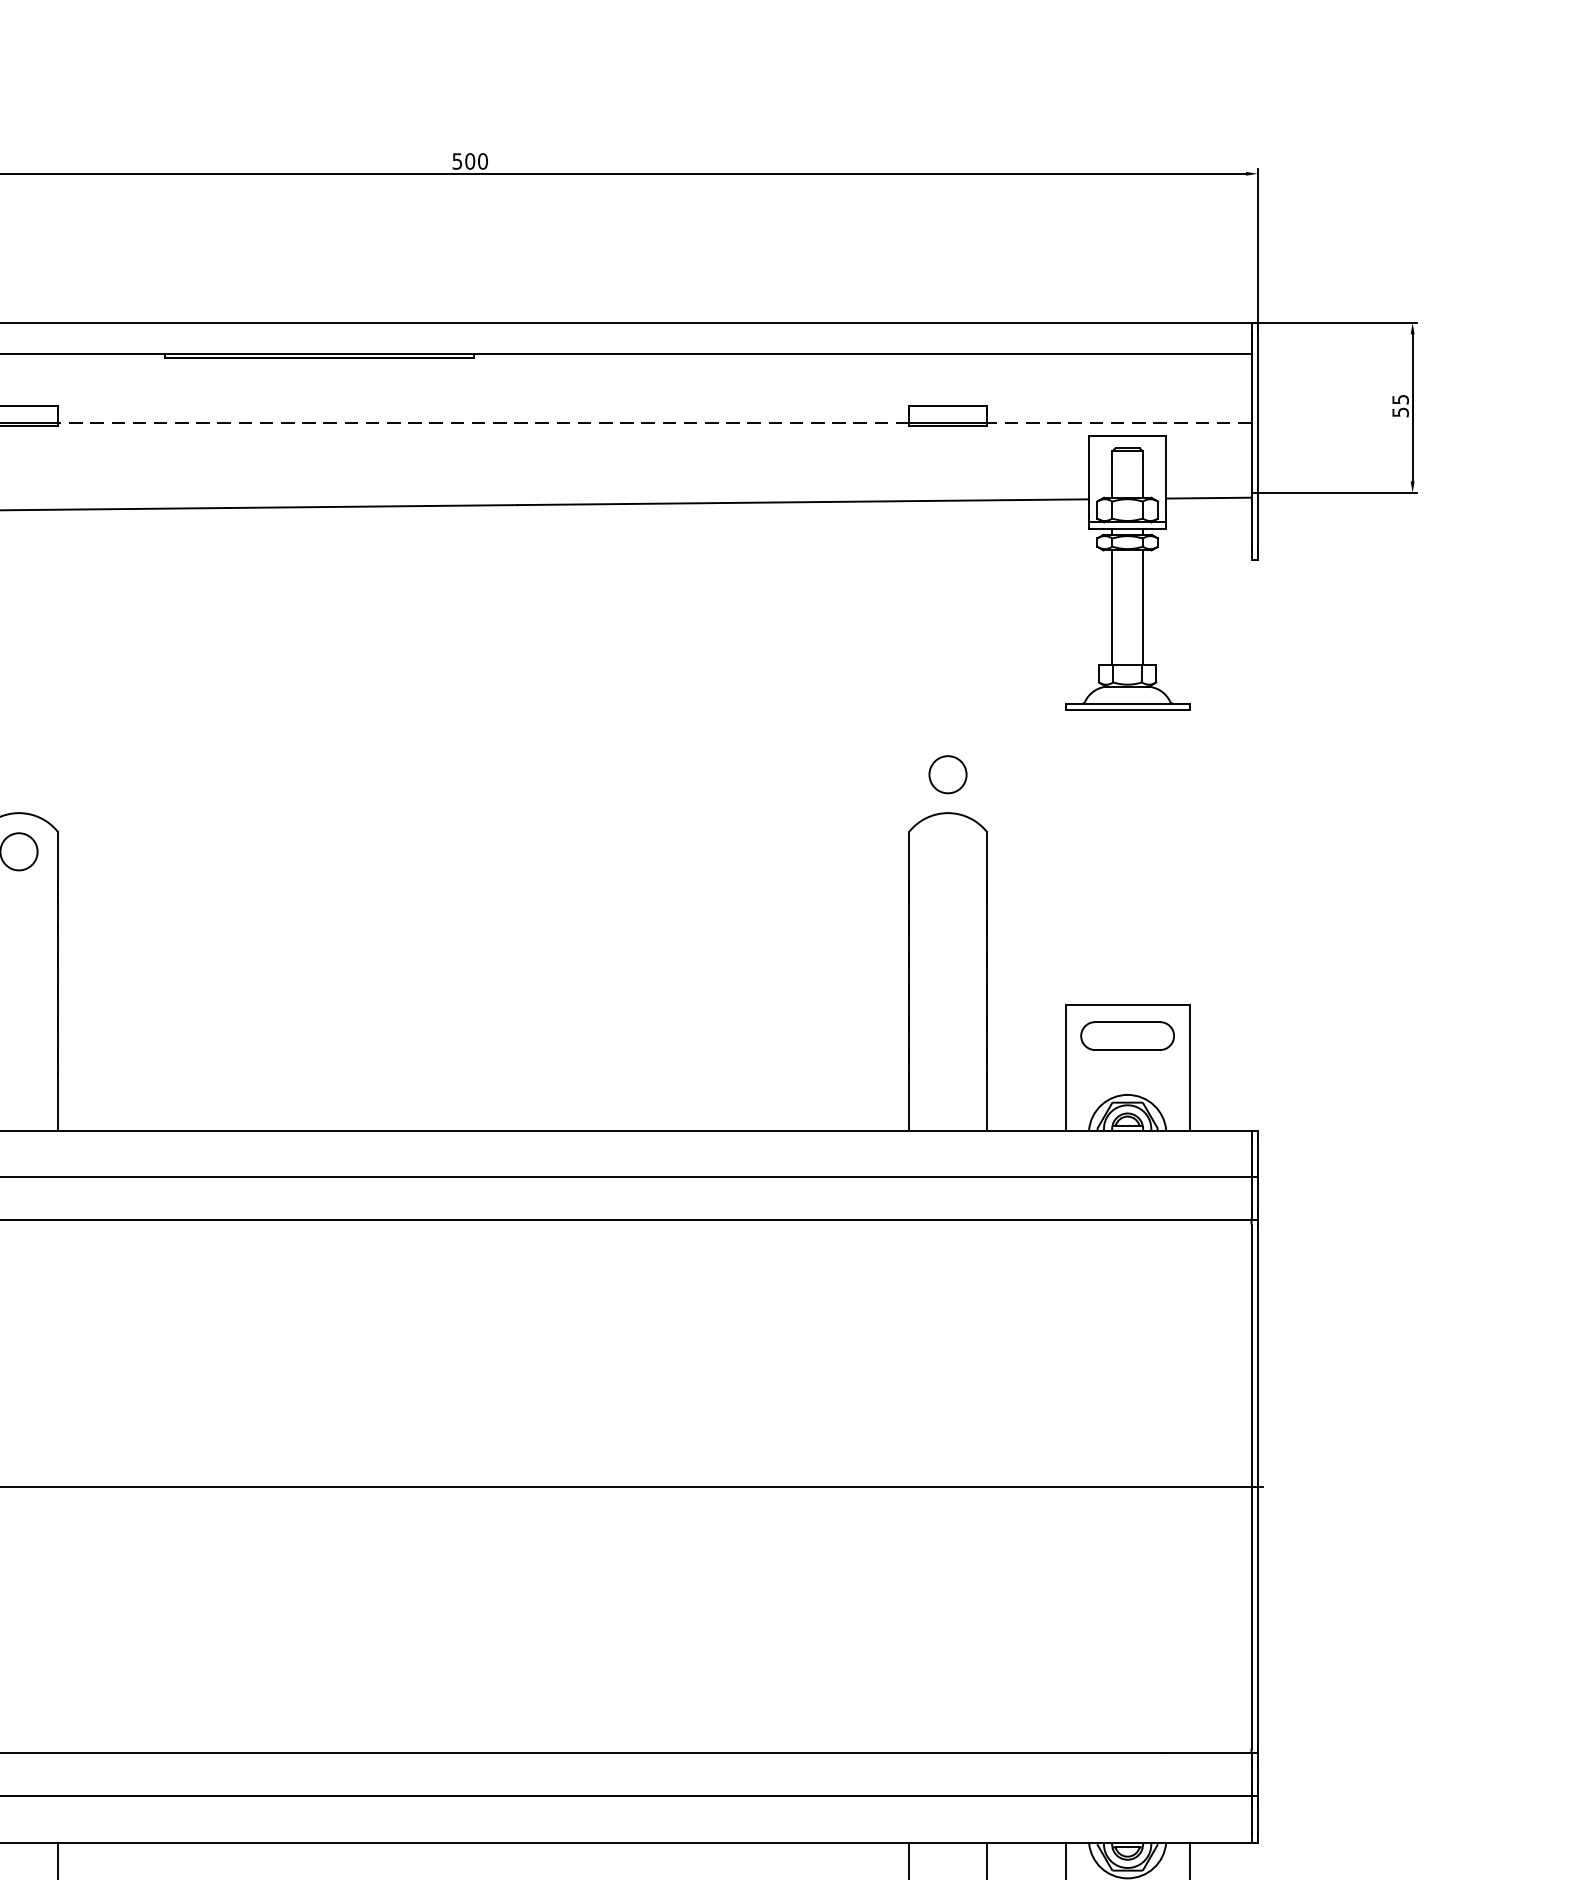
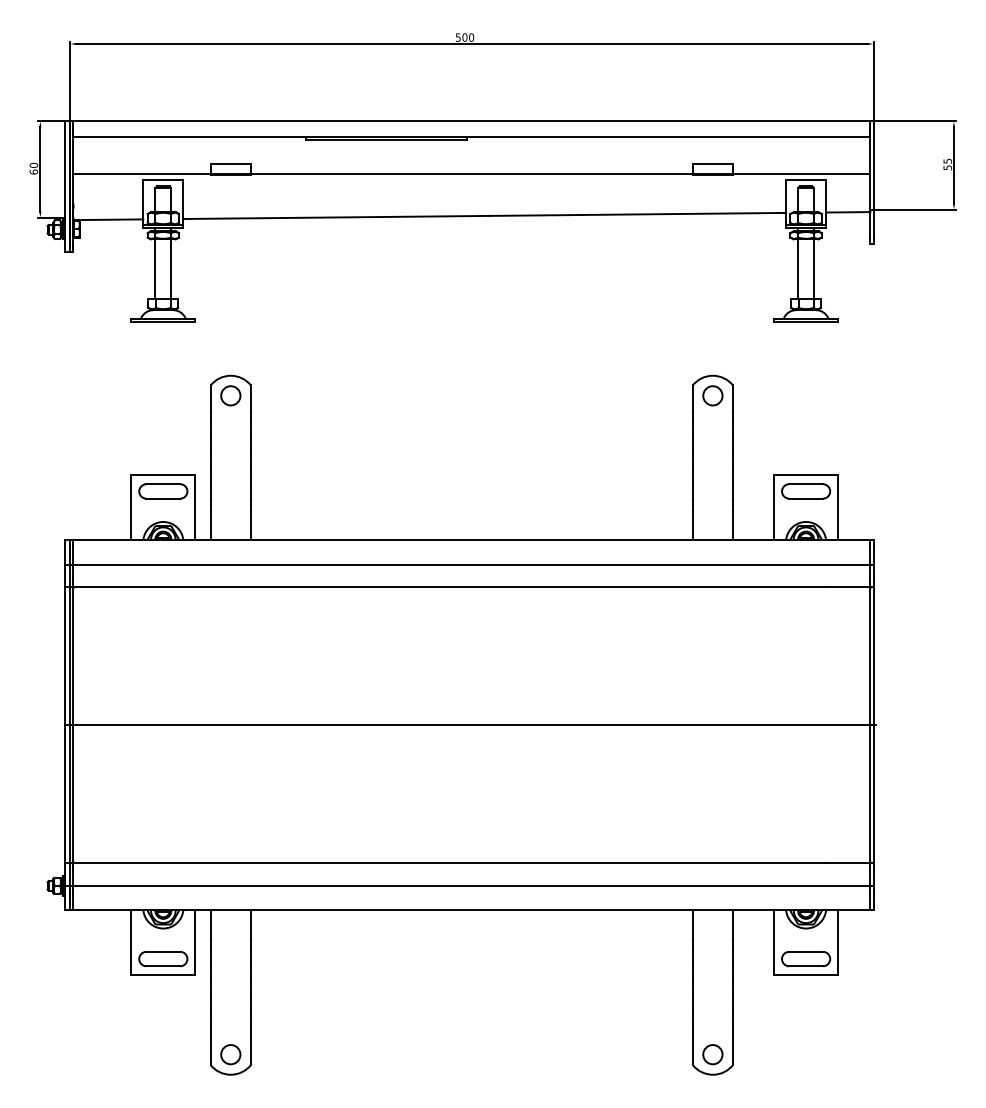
line: (482, 423) -> (471, 173), dashed -> solid
line: (1118, 423) -> (801, 173), dashed -> solid
circle: (947, 774) -> (712, 395), moved

